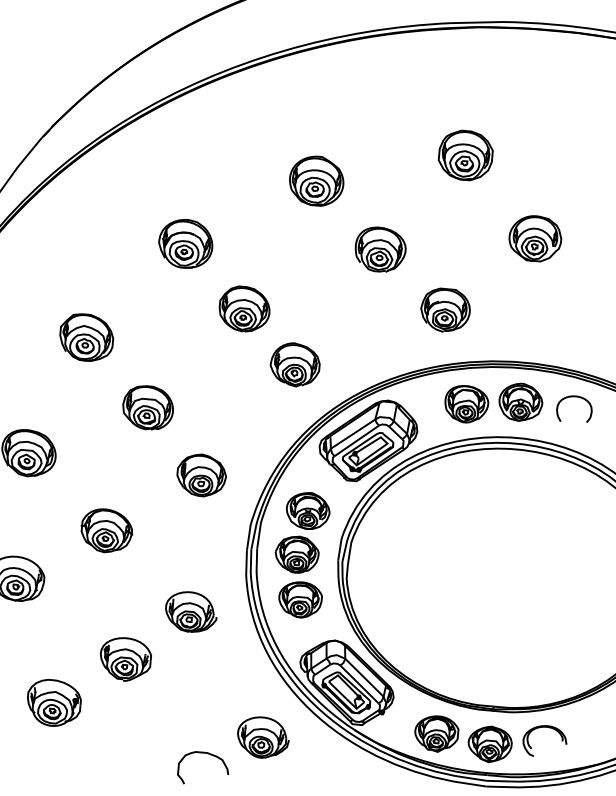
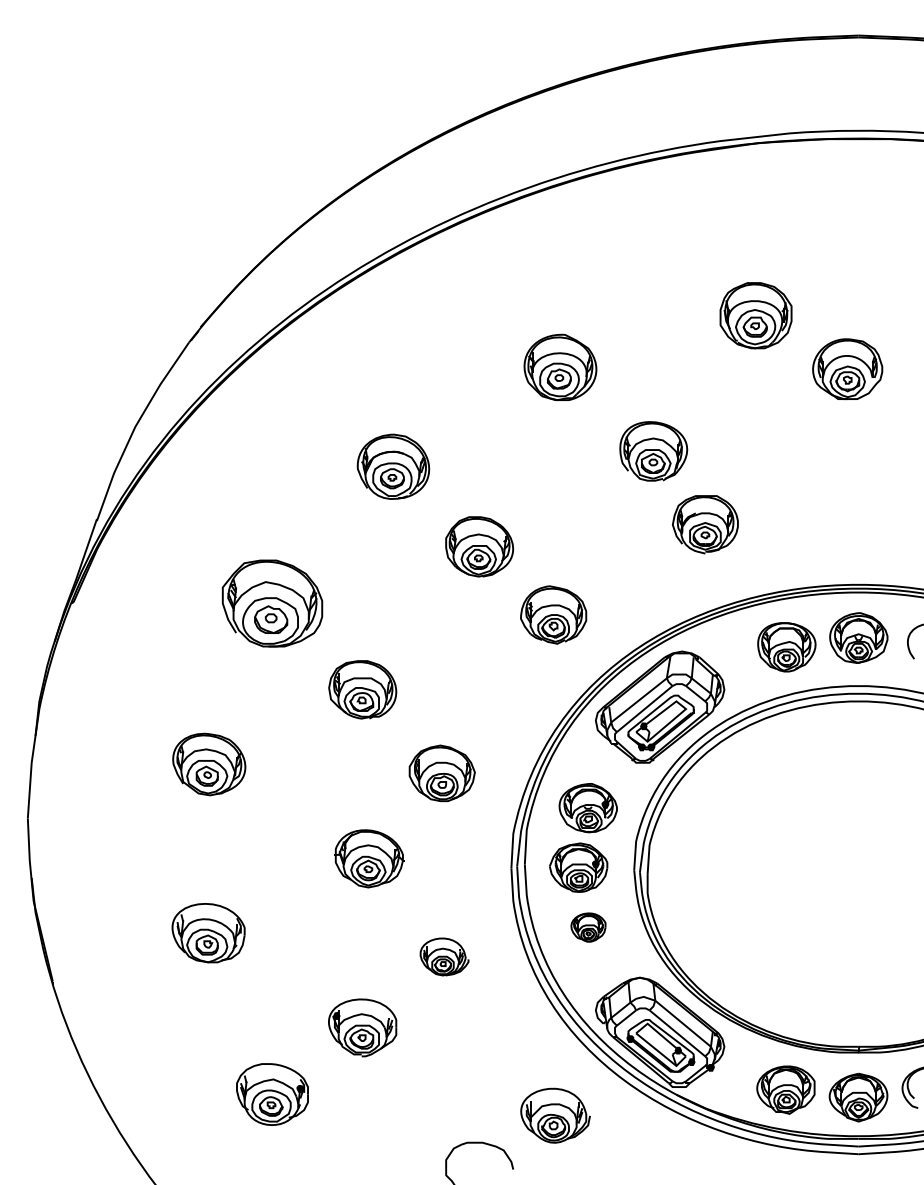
part: (535, 238) -> (847, 369), moved
part: (445, 310) -> (705, 524), moved
part: (86, 337) -> (272, 603), size x1.4
part: (106, 530) -> (369, 858), moved
part: (300, 599) -> (588, 927), size x0.6
part: (191, 611) -> (444, 956), size x0.7

